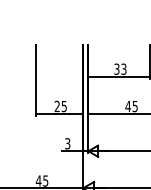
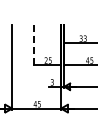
line: (35, 80) -> (33, 45), solid -> dashed

